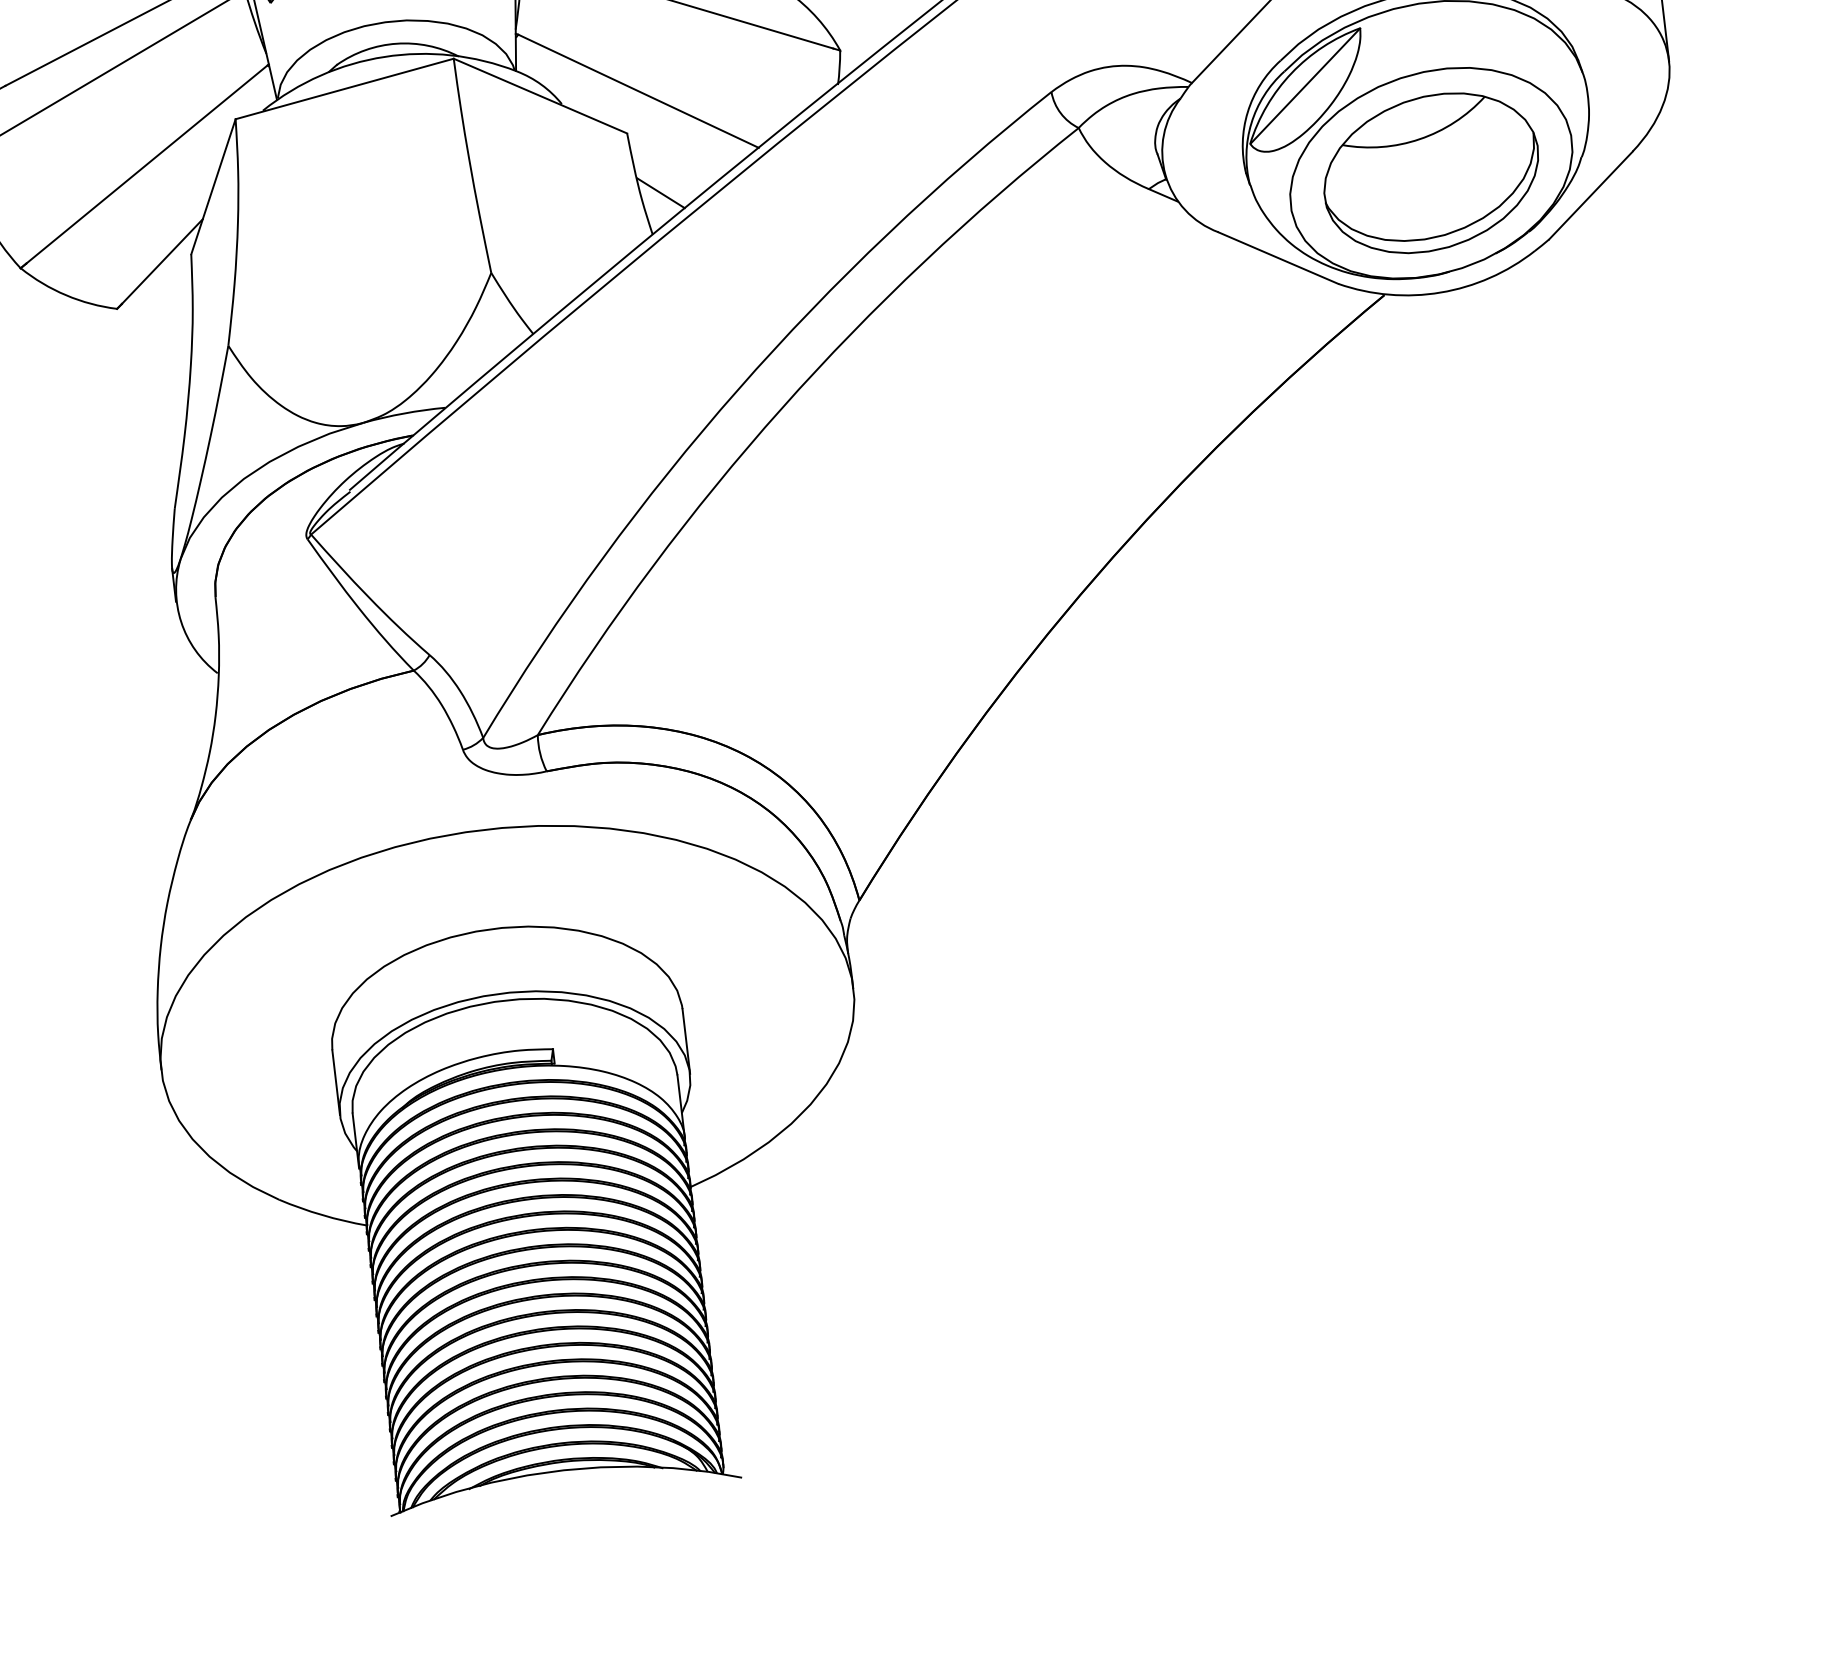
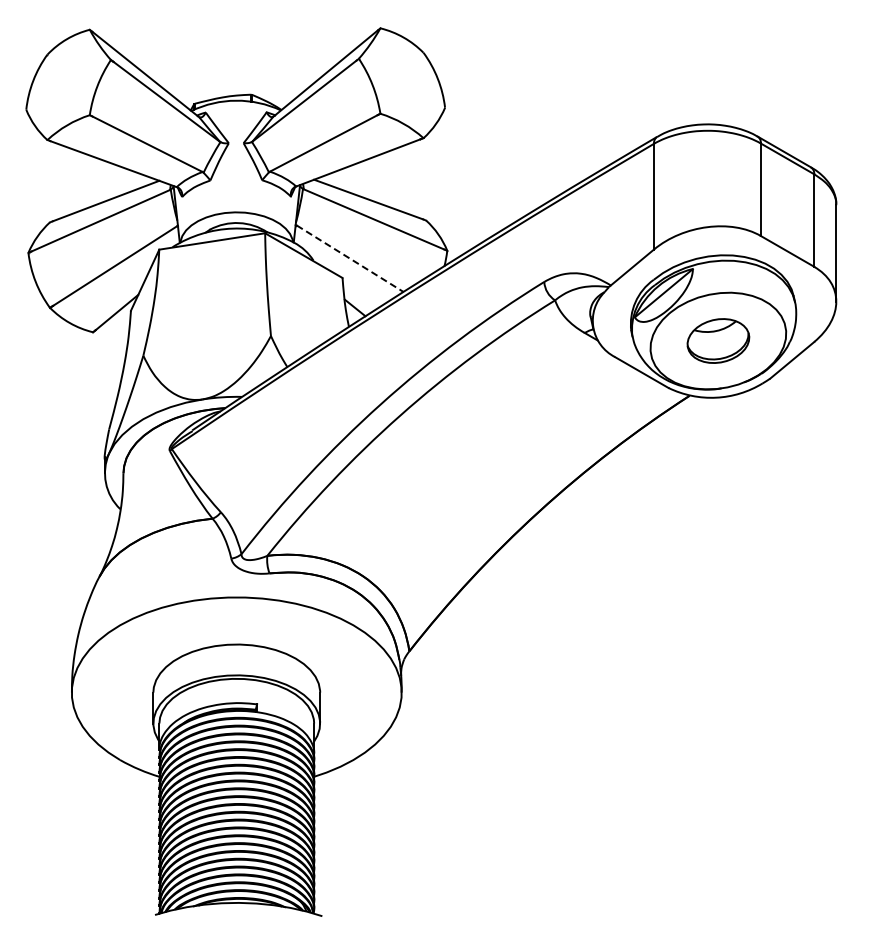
line: (639, 90) -> (350, 258), solid -> dashed
part: (1431, 171) -> (718, 340), size x0.6

